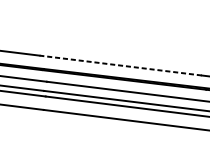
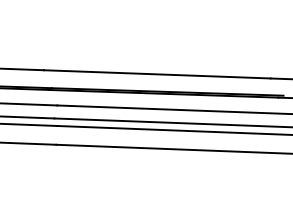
line: (120, 65) -> (156, 74), dashed -> solid

